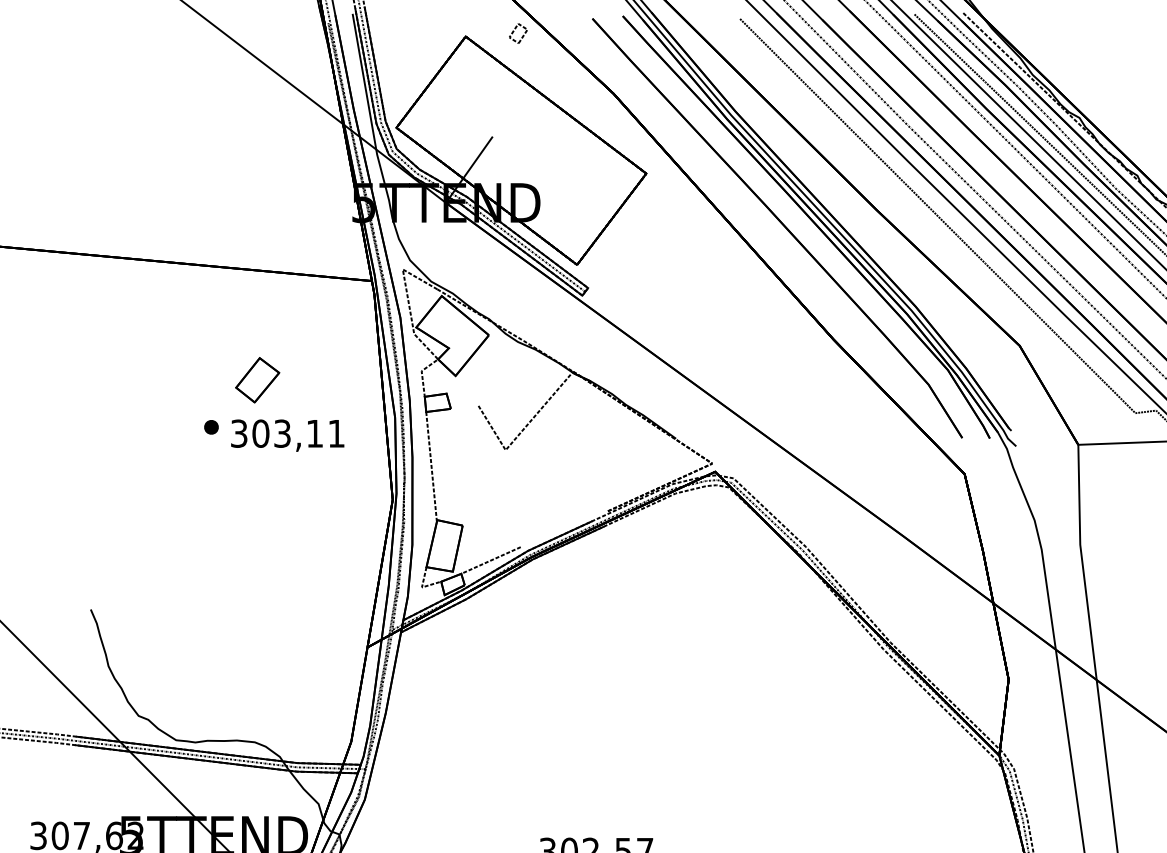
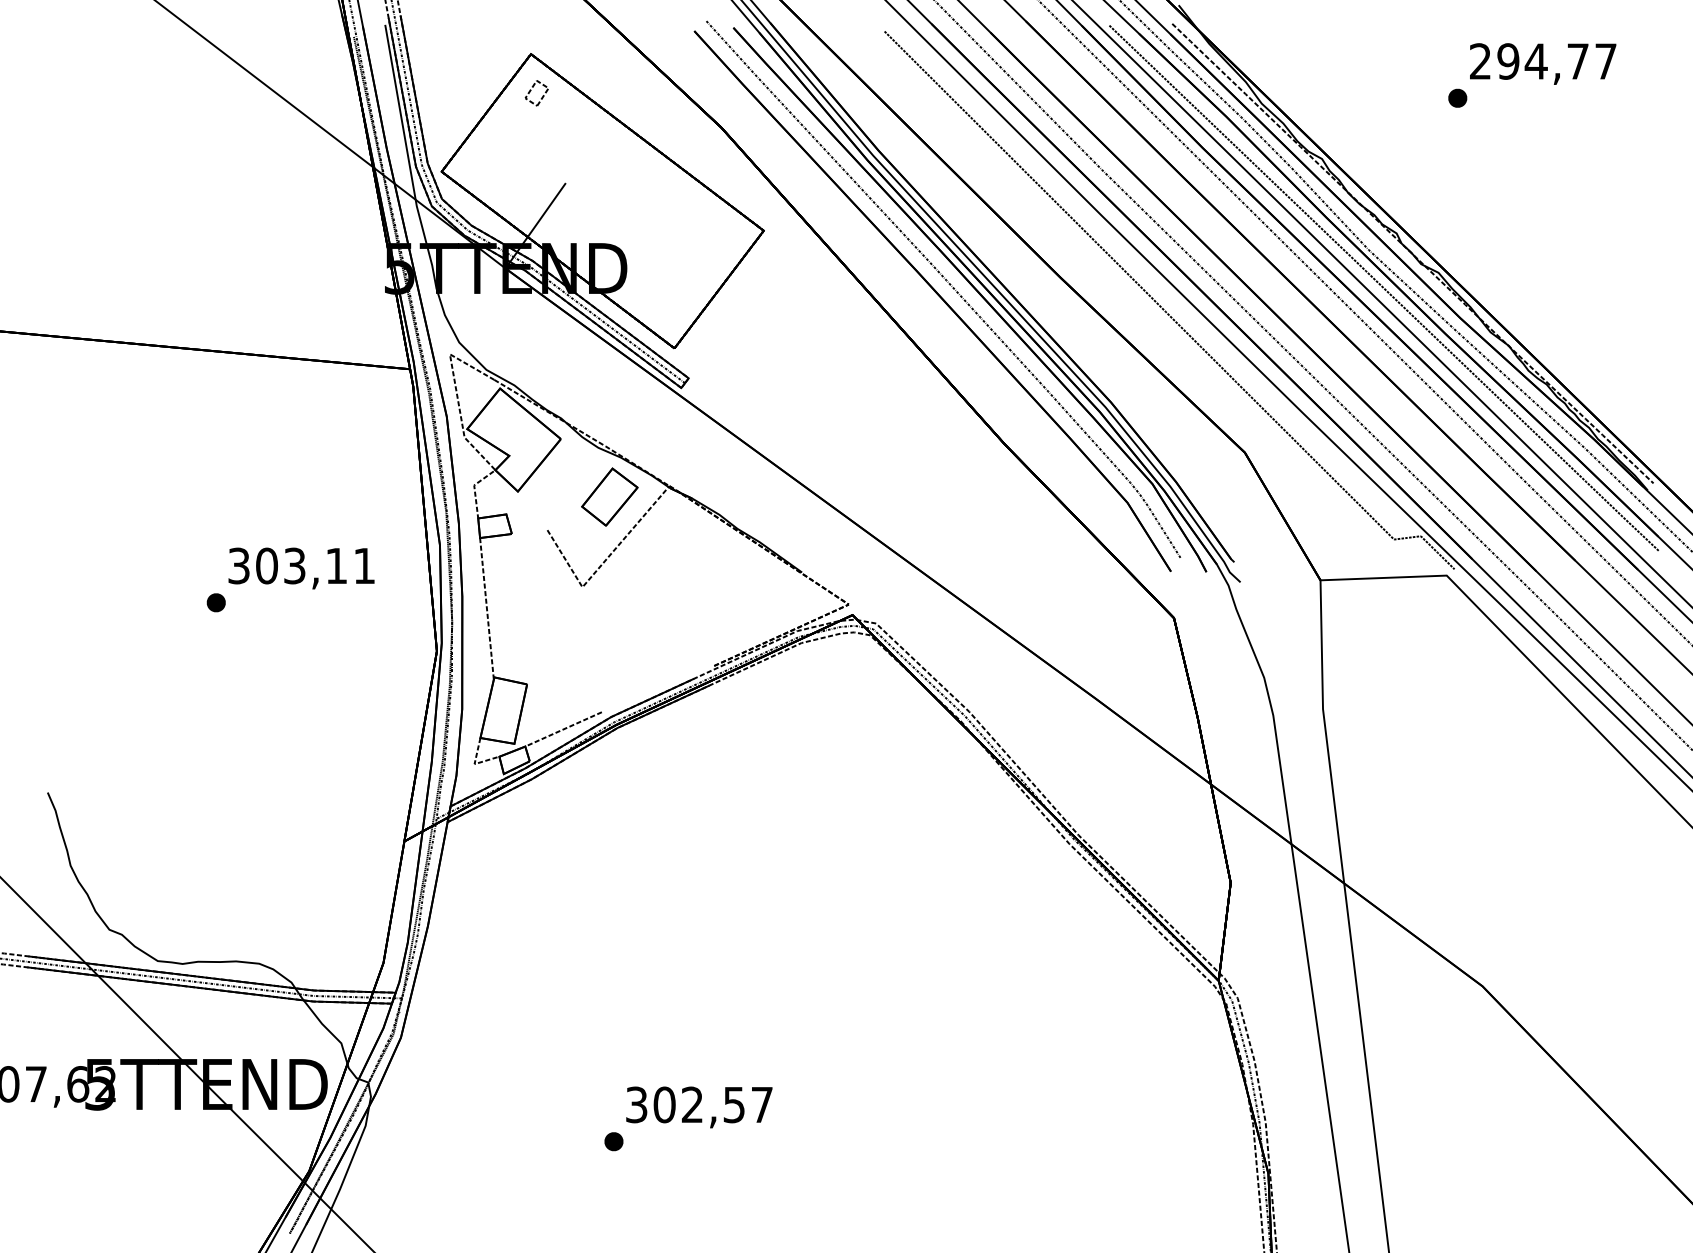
part: (518, 33) -> (536, 93), moved
curve: (789, 215) -> (948, 284), added
part: (257, 379) -> (609, 496), moved
part: (210, 427) -> (215, 602), moved

